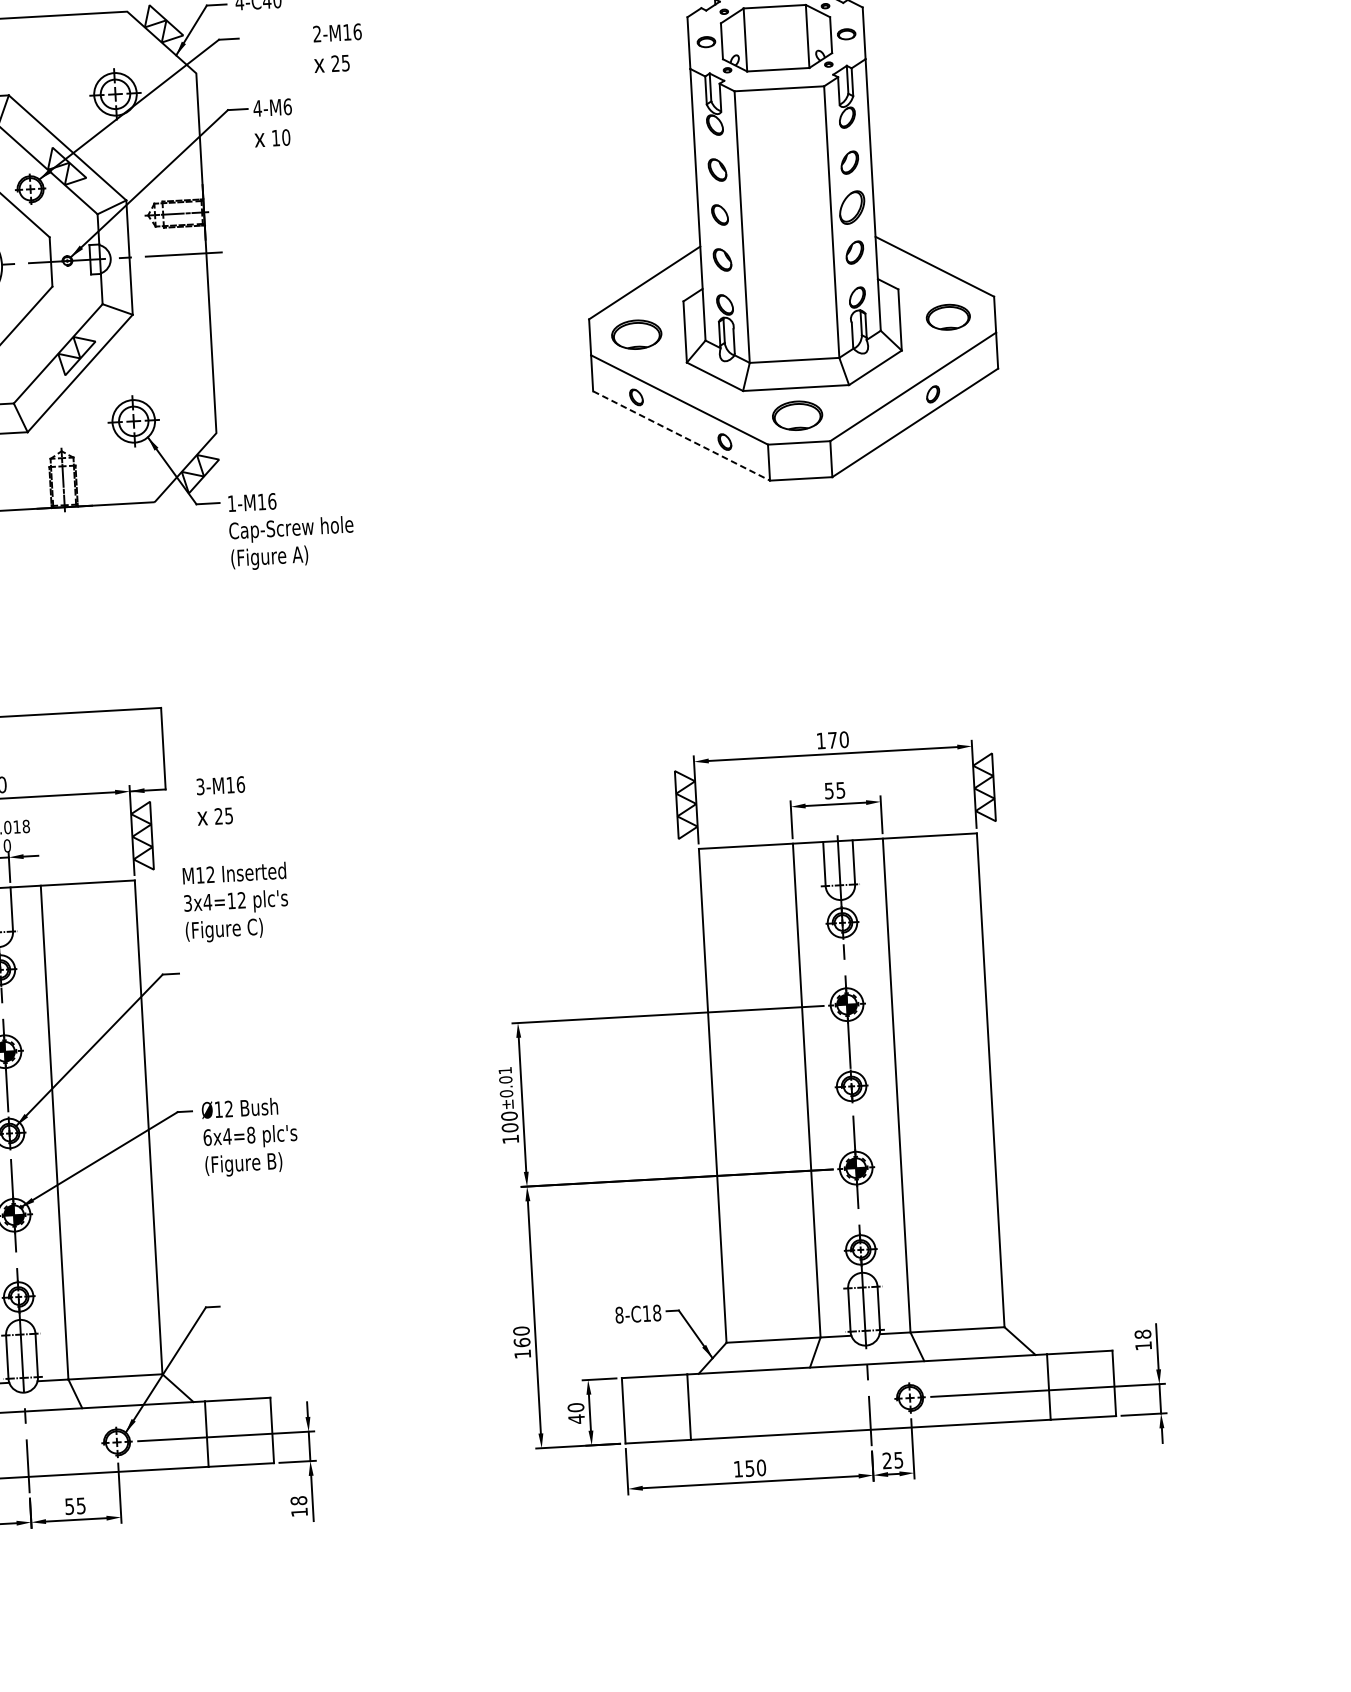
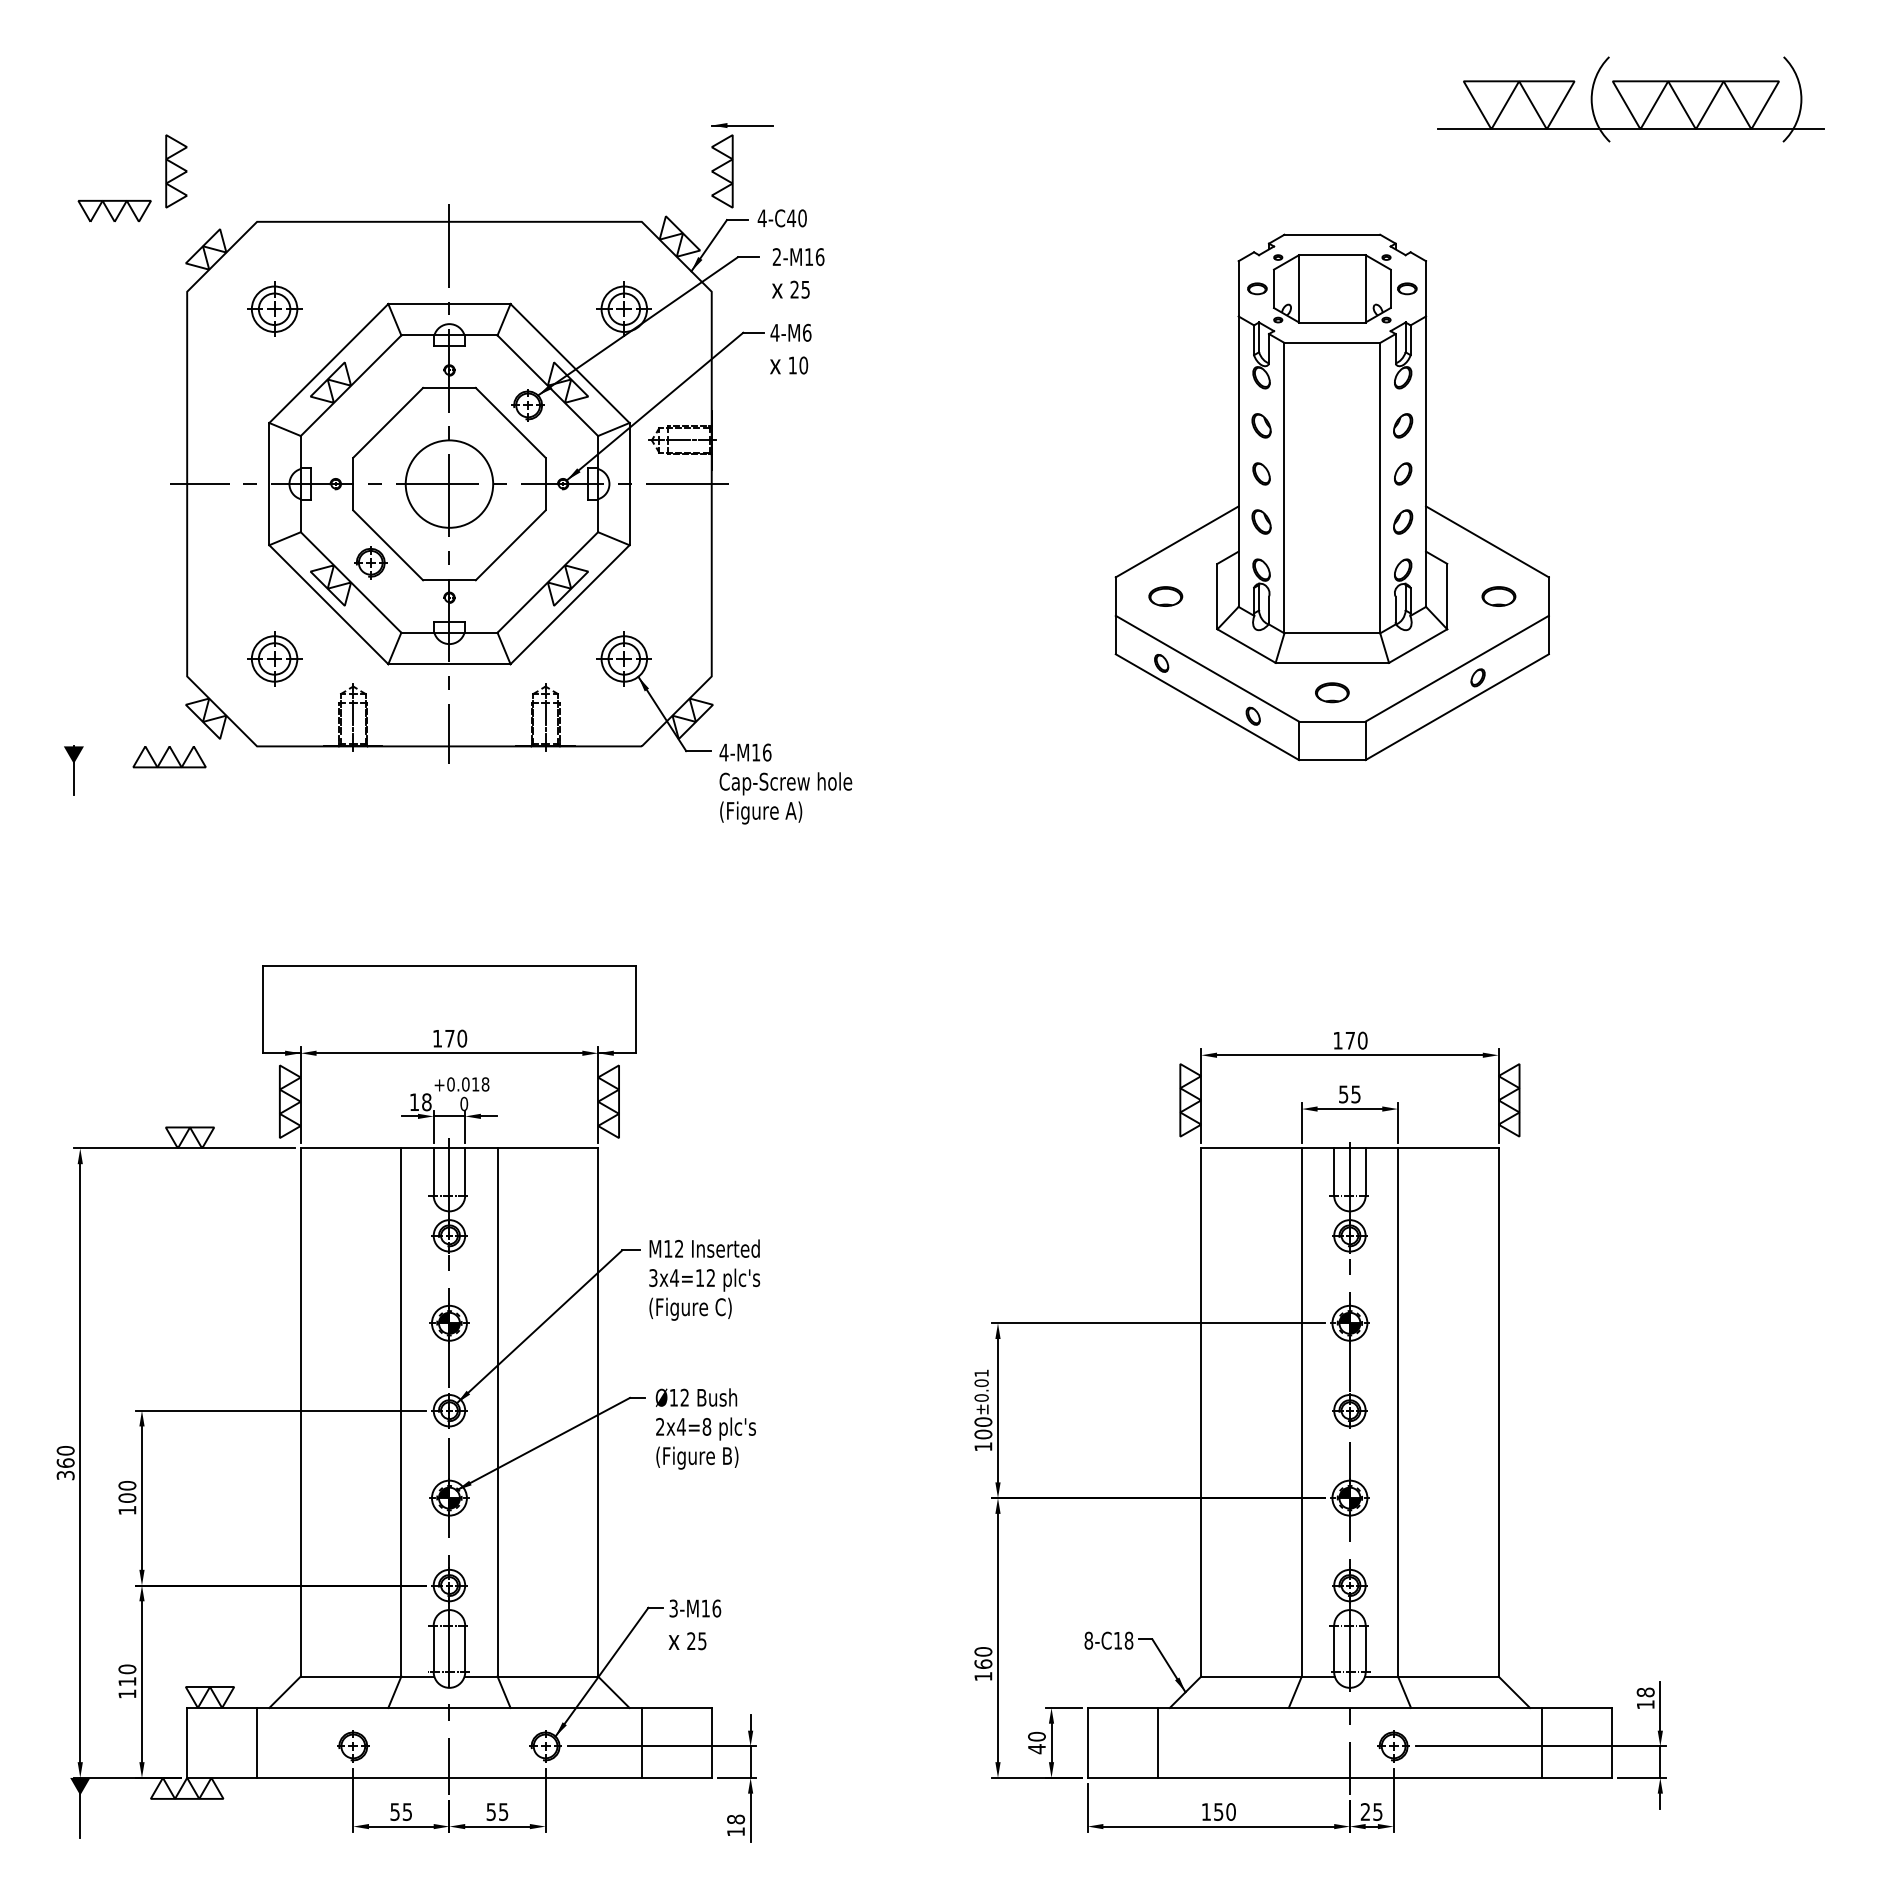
text: (338, 48) -> (798, 273), moved
part: (852, 207) -> (1403, 473), size x0.62
part: (947, 317) -> (1498, 596), size x0.71
part: (636, 334) -> (1165, 596), size x0.62
part: (797, 415) -> (1332, 692), size x0.62
line: (681, 436) -> (1207, 707), dashed -> solid
text: (231, 503) -> (723, 752), 1-M16 -> 4-M16
text: (220, 800) -> (694, 1624), moved
text: (235, 902) -> (704, 1279), moved
text: (207, 1137) -> (660, 1426), 6x4=8 -> 2x4=8

